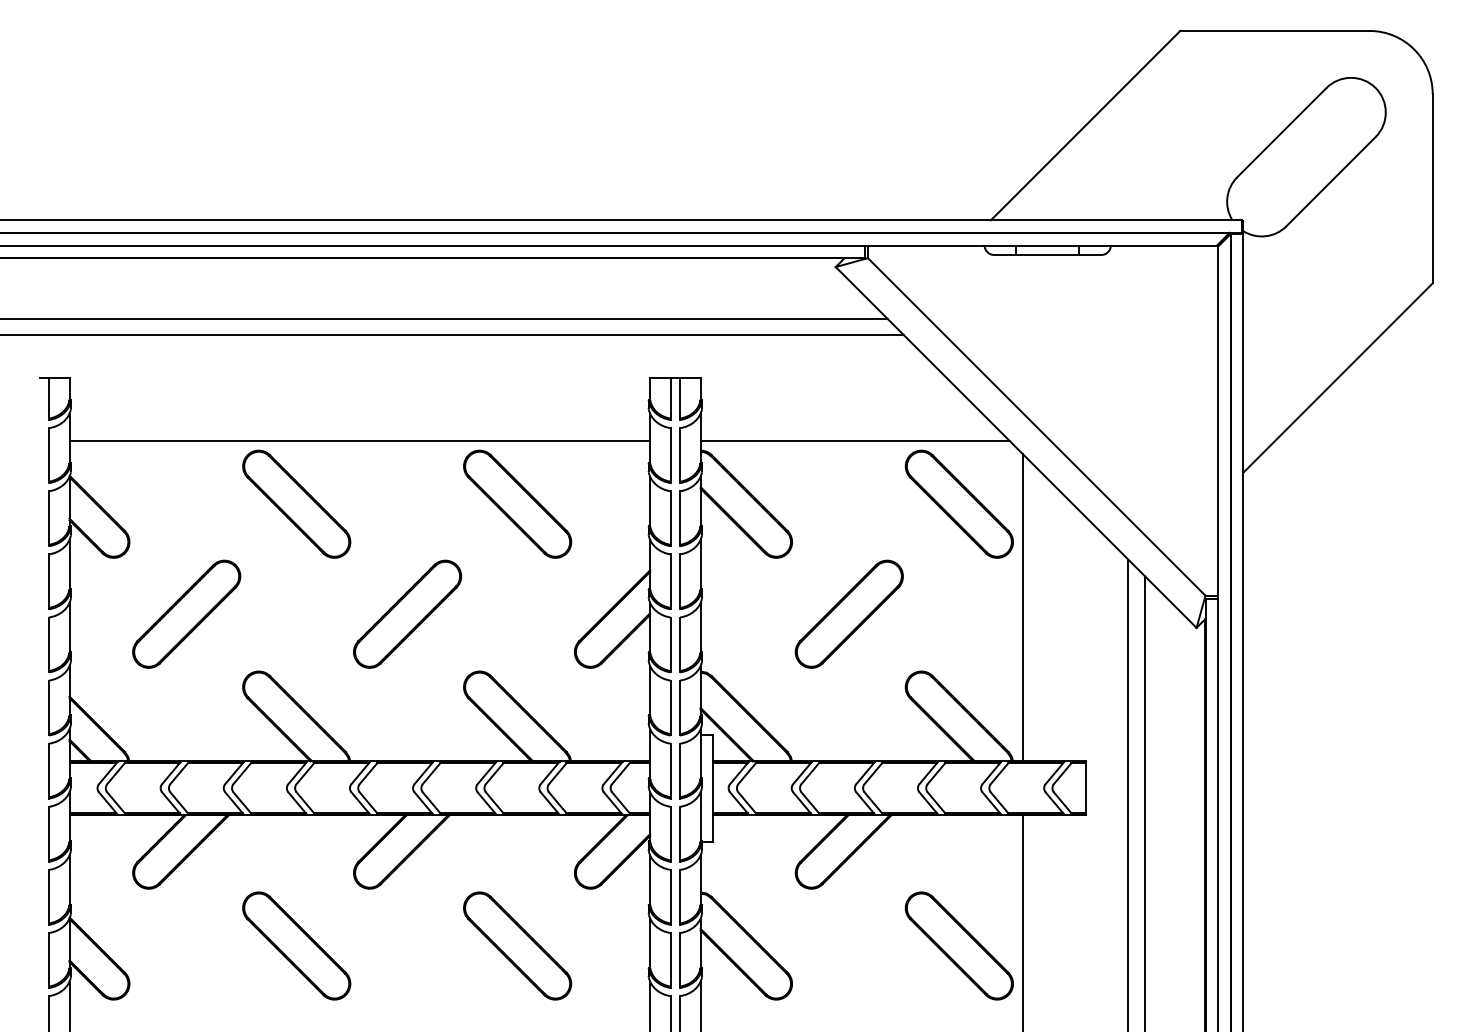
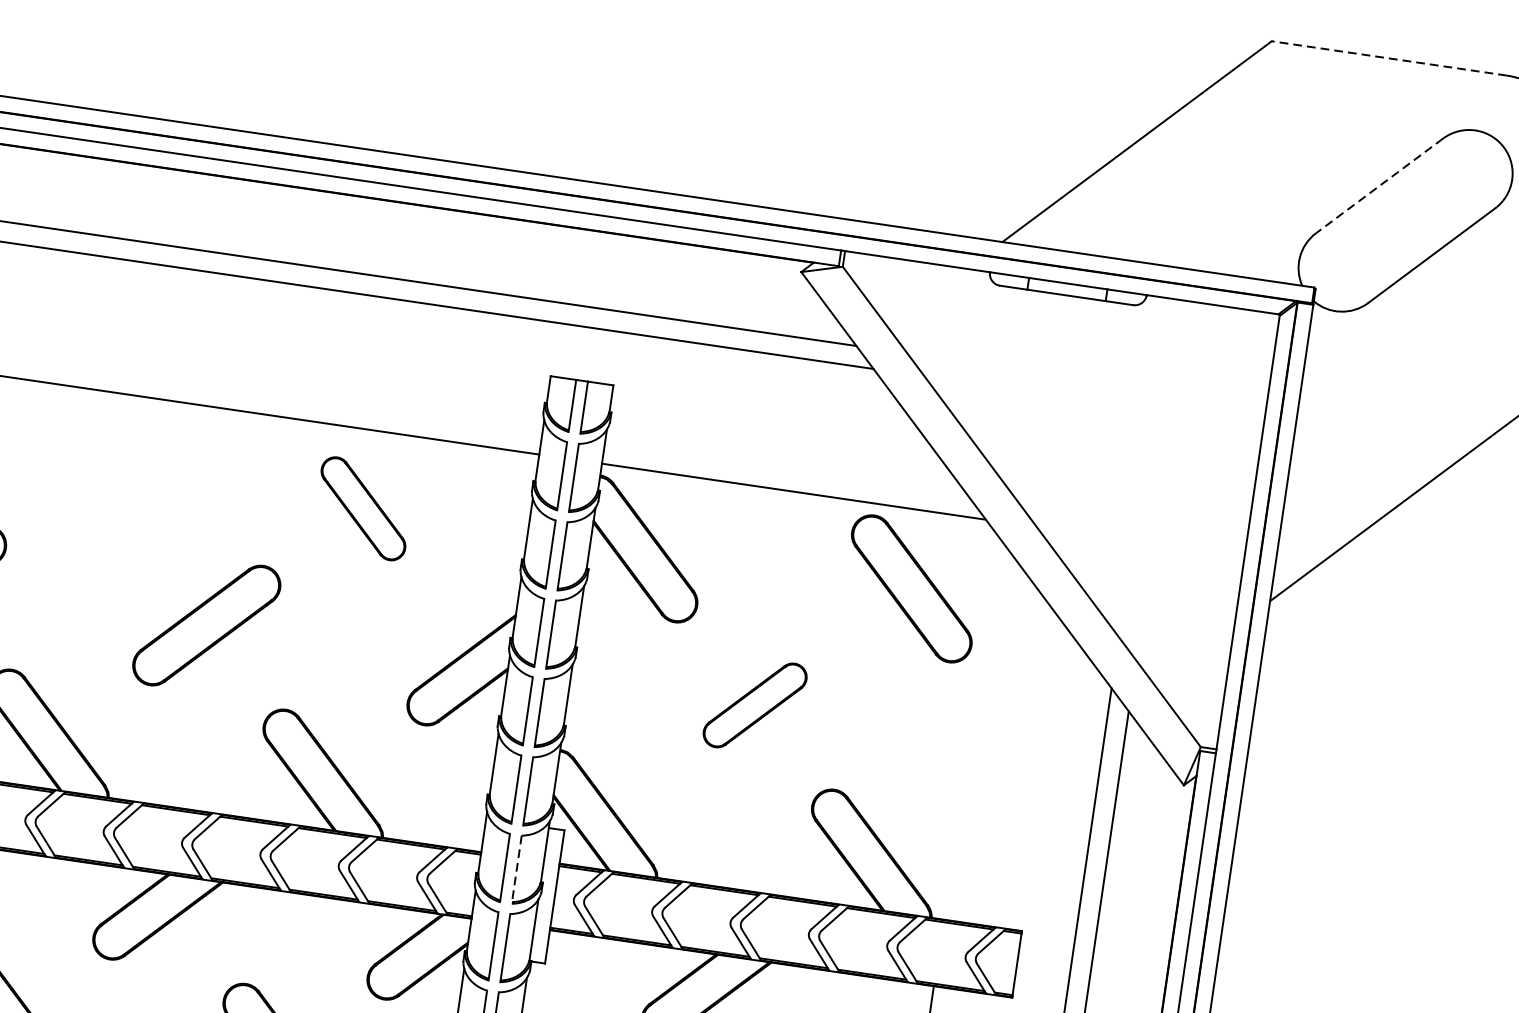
line: (1274, 30) -> (1388, 57), solid -> dashed
line: (1281, 132) -> (1379, 185), solid -> dashed
part: (296, 503) -> (88, 467), removed
part: (517, 503) -> (363, 507), size x0.7
line: (1022, 607) -> (971, 728), removed
part: (848, 613) -> (754, 704), size x0.7
line: (680, 771) -> (517, 870), solid -> dashed

